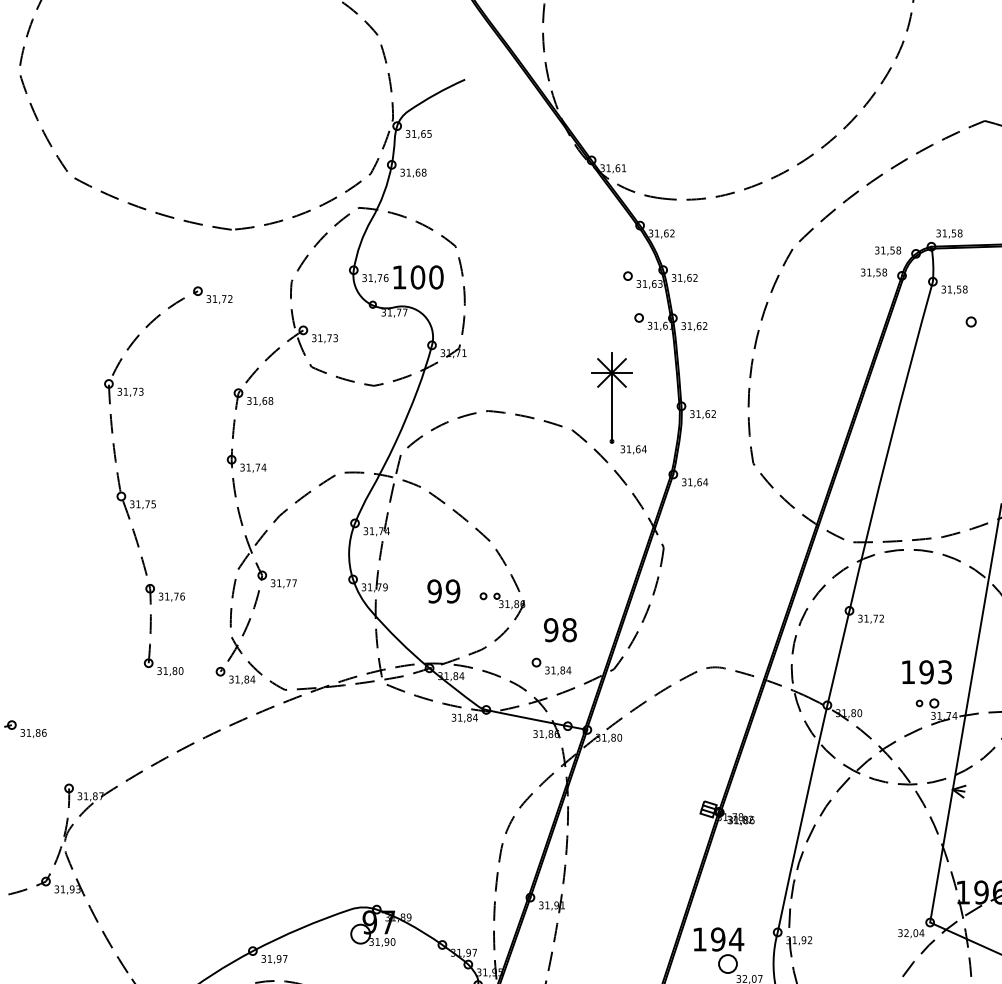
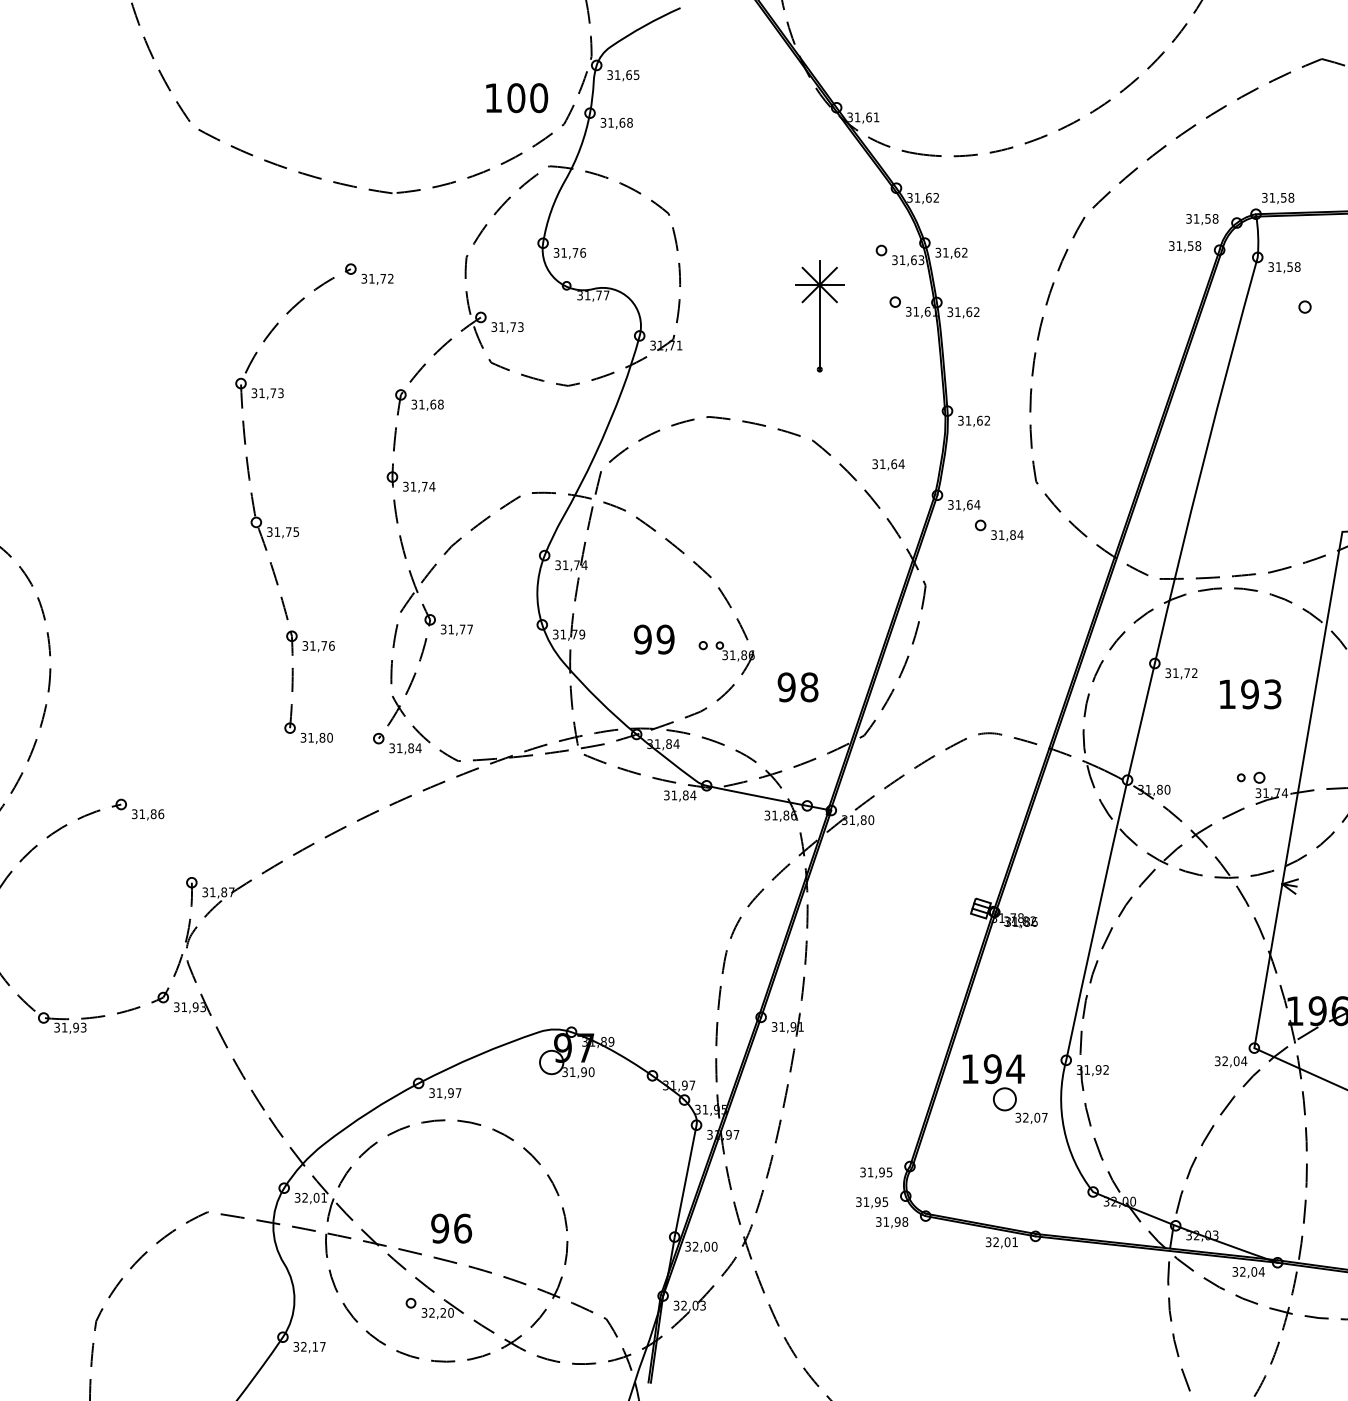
text: (418, 277) -> (517, 98), moved
part: (611, 398) -> (819, 316), moved
part: (551, 666) -> (998, 530), moved
text: (927, 672) -> (1250, 694), moved

